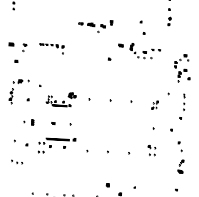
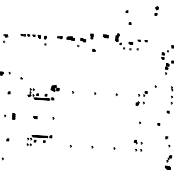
part: (95, 26) -> (75, 40), moved
part: (154, 105) -> (140, 98), size x1.67
part: (57, 145) -> (39, 140), size x0.62

